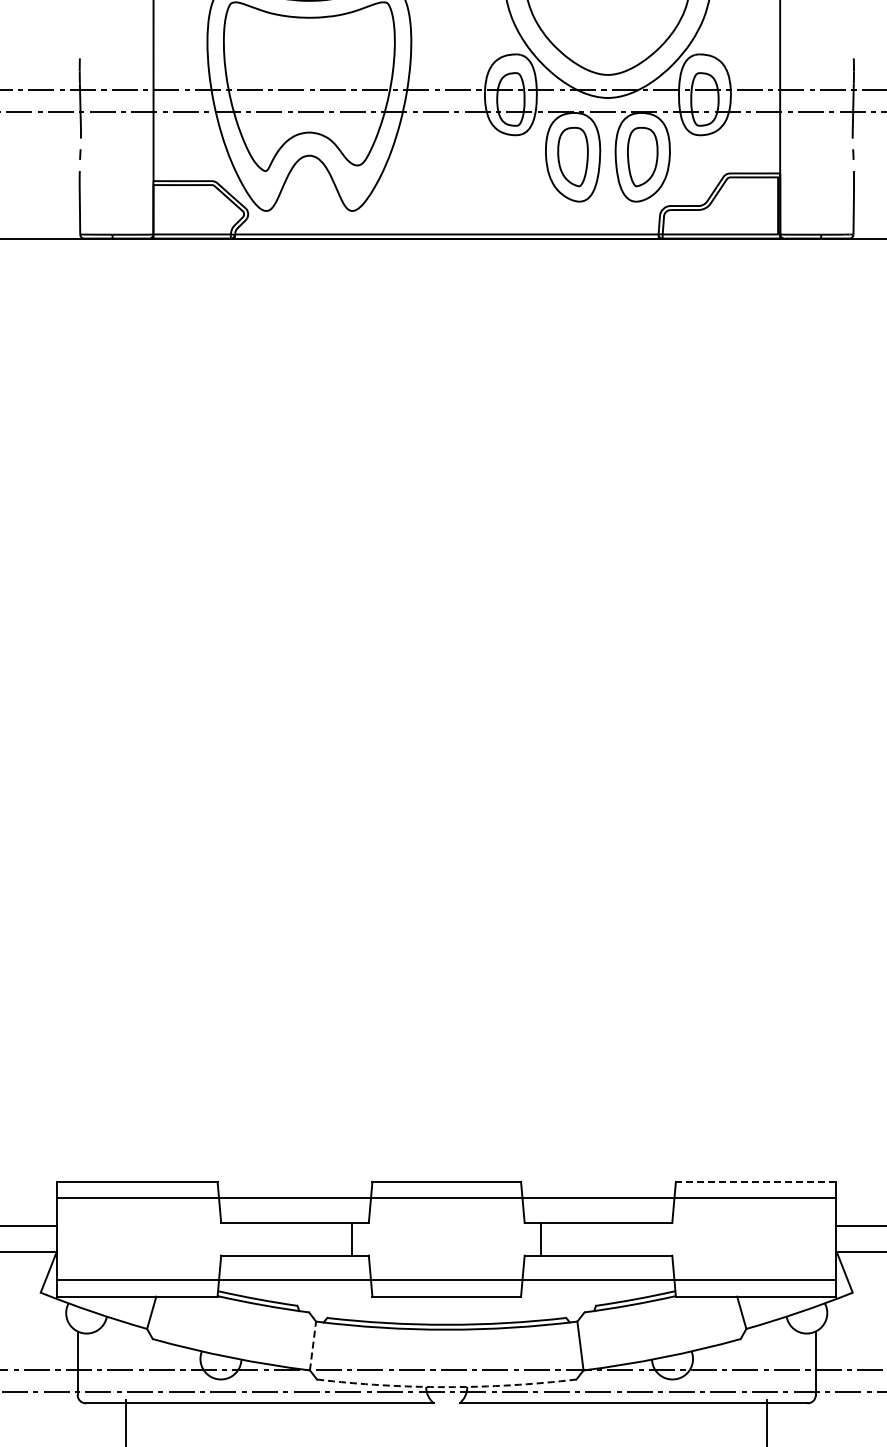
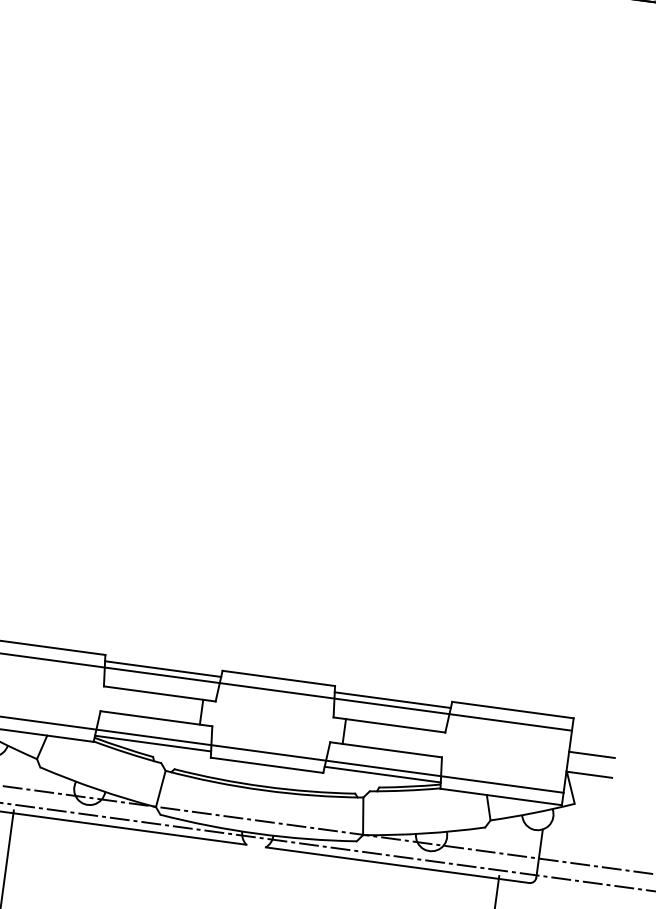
line: (755, 1181) -> (512, 709), dashed -> solid
line: (294, 1190) -> (162, 669), added
line: (598, 1190) -> (392, 700), added
line: (294, 1288) -> (152, 743), added
line: (598, 1288) -> (382, 774), added
line: (313, 1346) -> (161, 789), dashed -> solid
arc: (446, 1387) -> (257, 834), dashed -> solid

